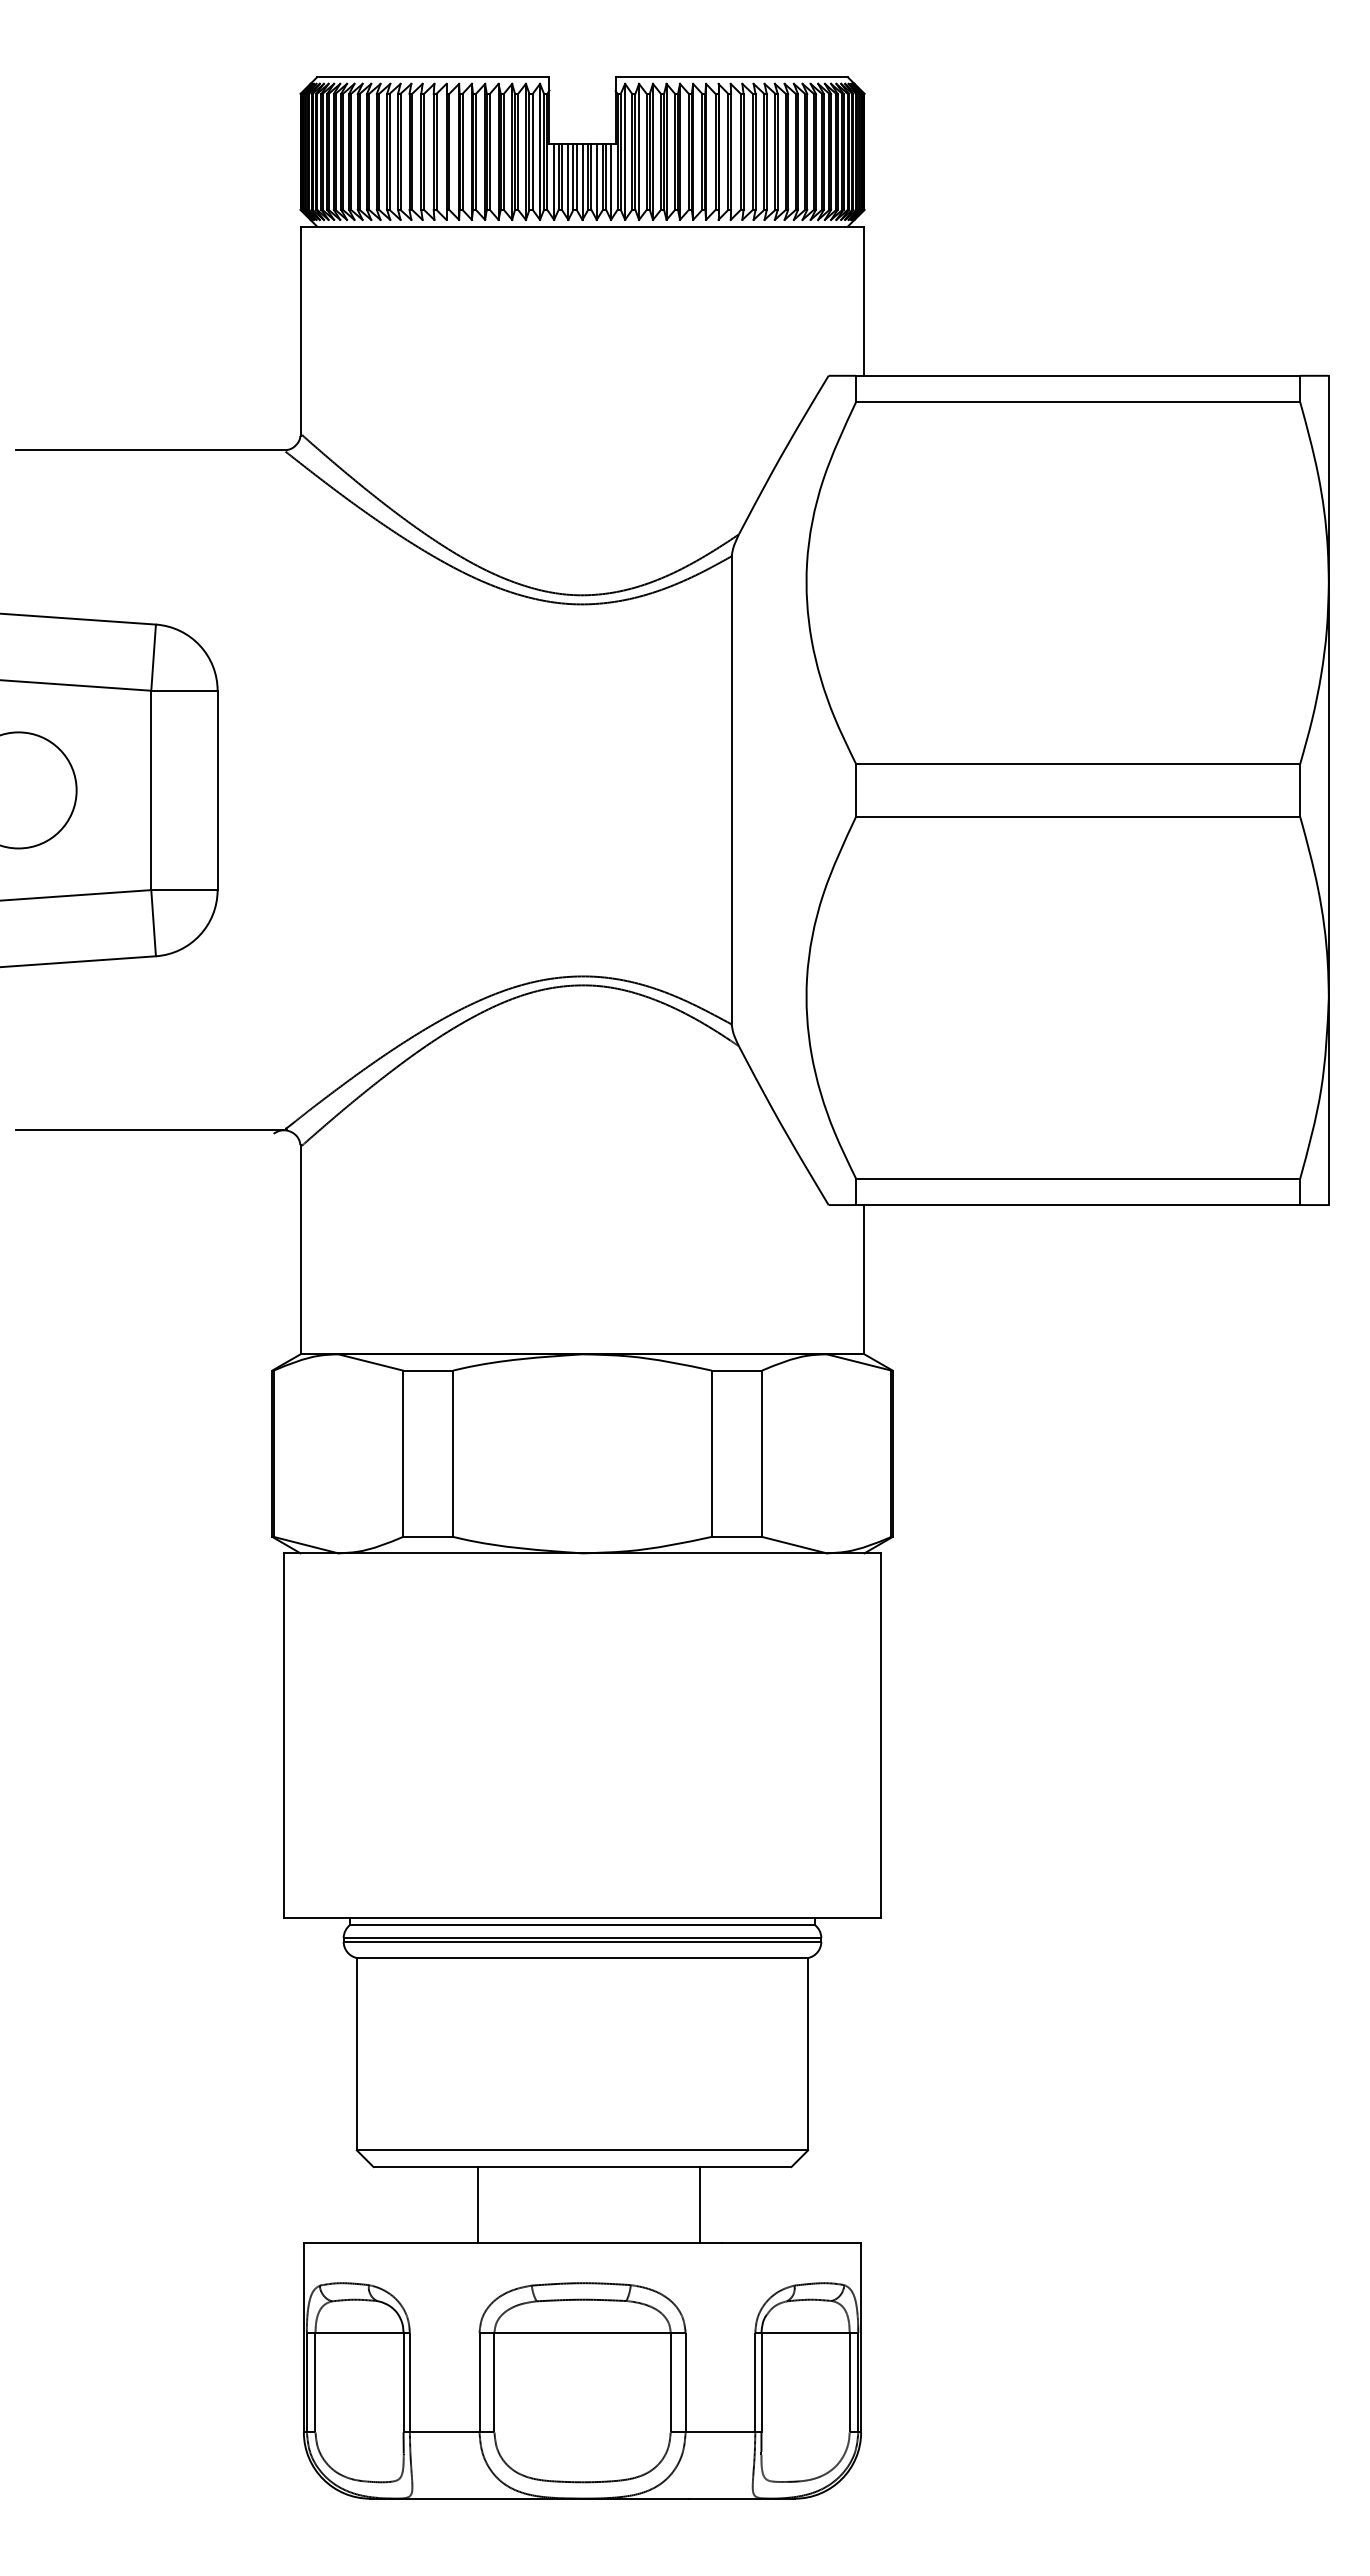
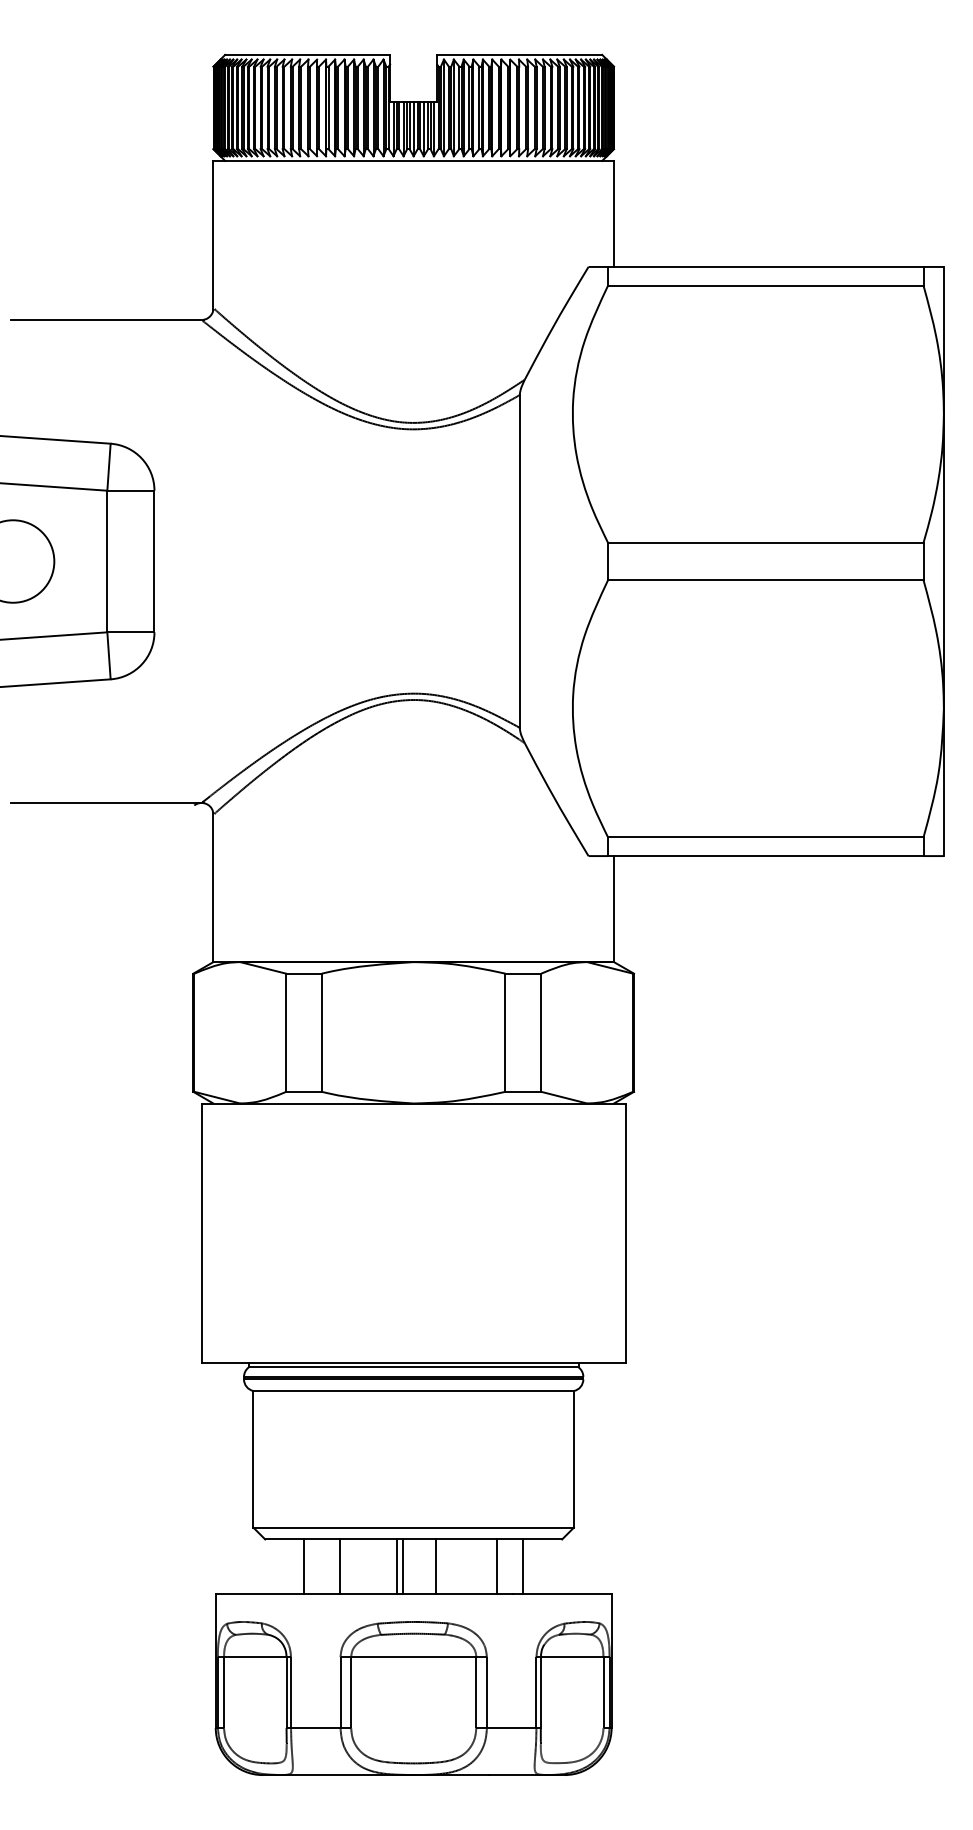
line: (428, 2205) -> (304, 1566), added
line: (559, 2205) -> (397, 1566), added
line: (567, 2205) -> (403, 1566), added
line: (614, 2205) -> (436, 1566), added
line: (736, 2205) -> (523, 1566), added

